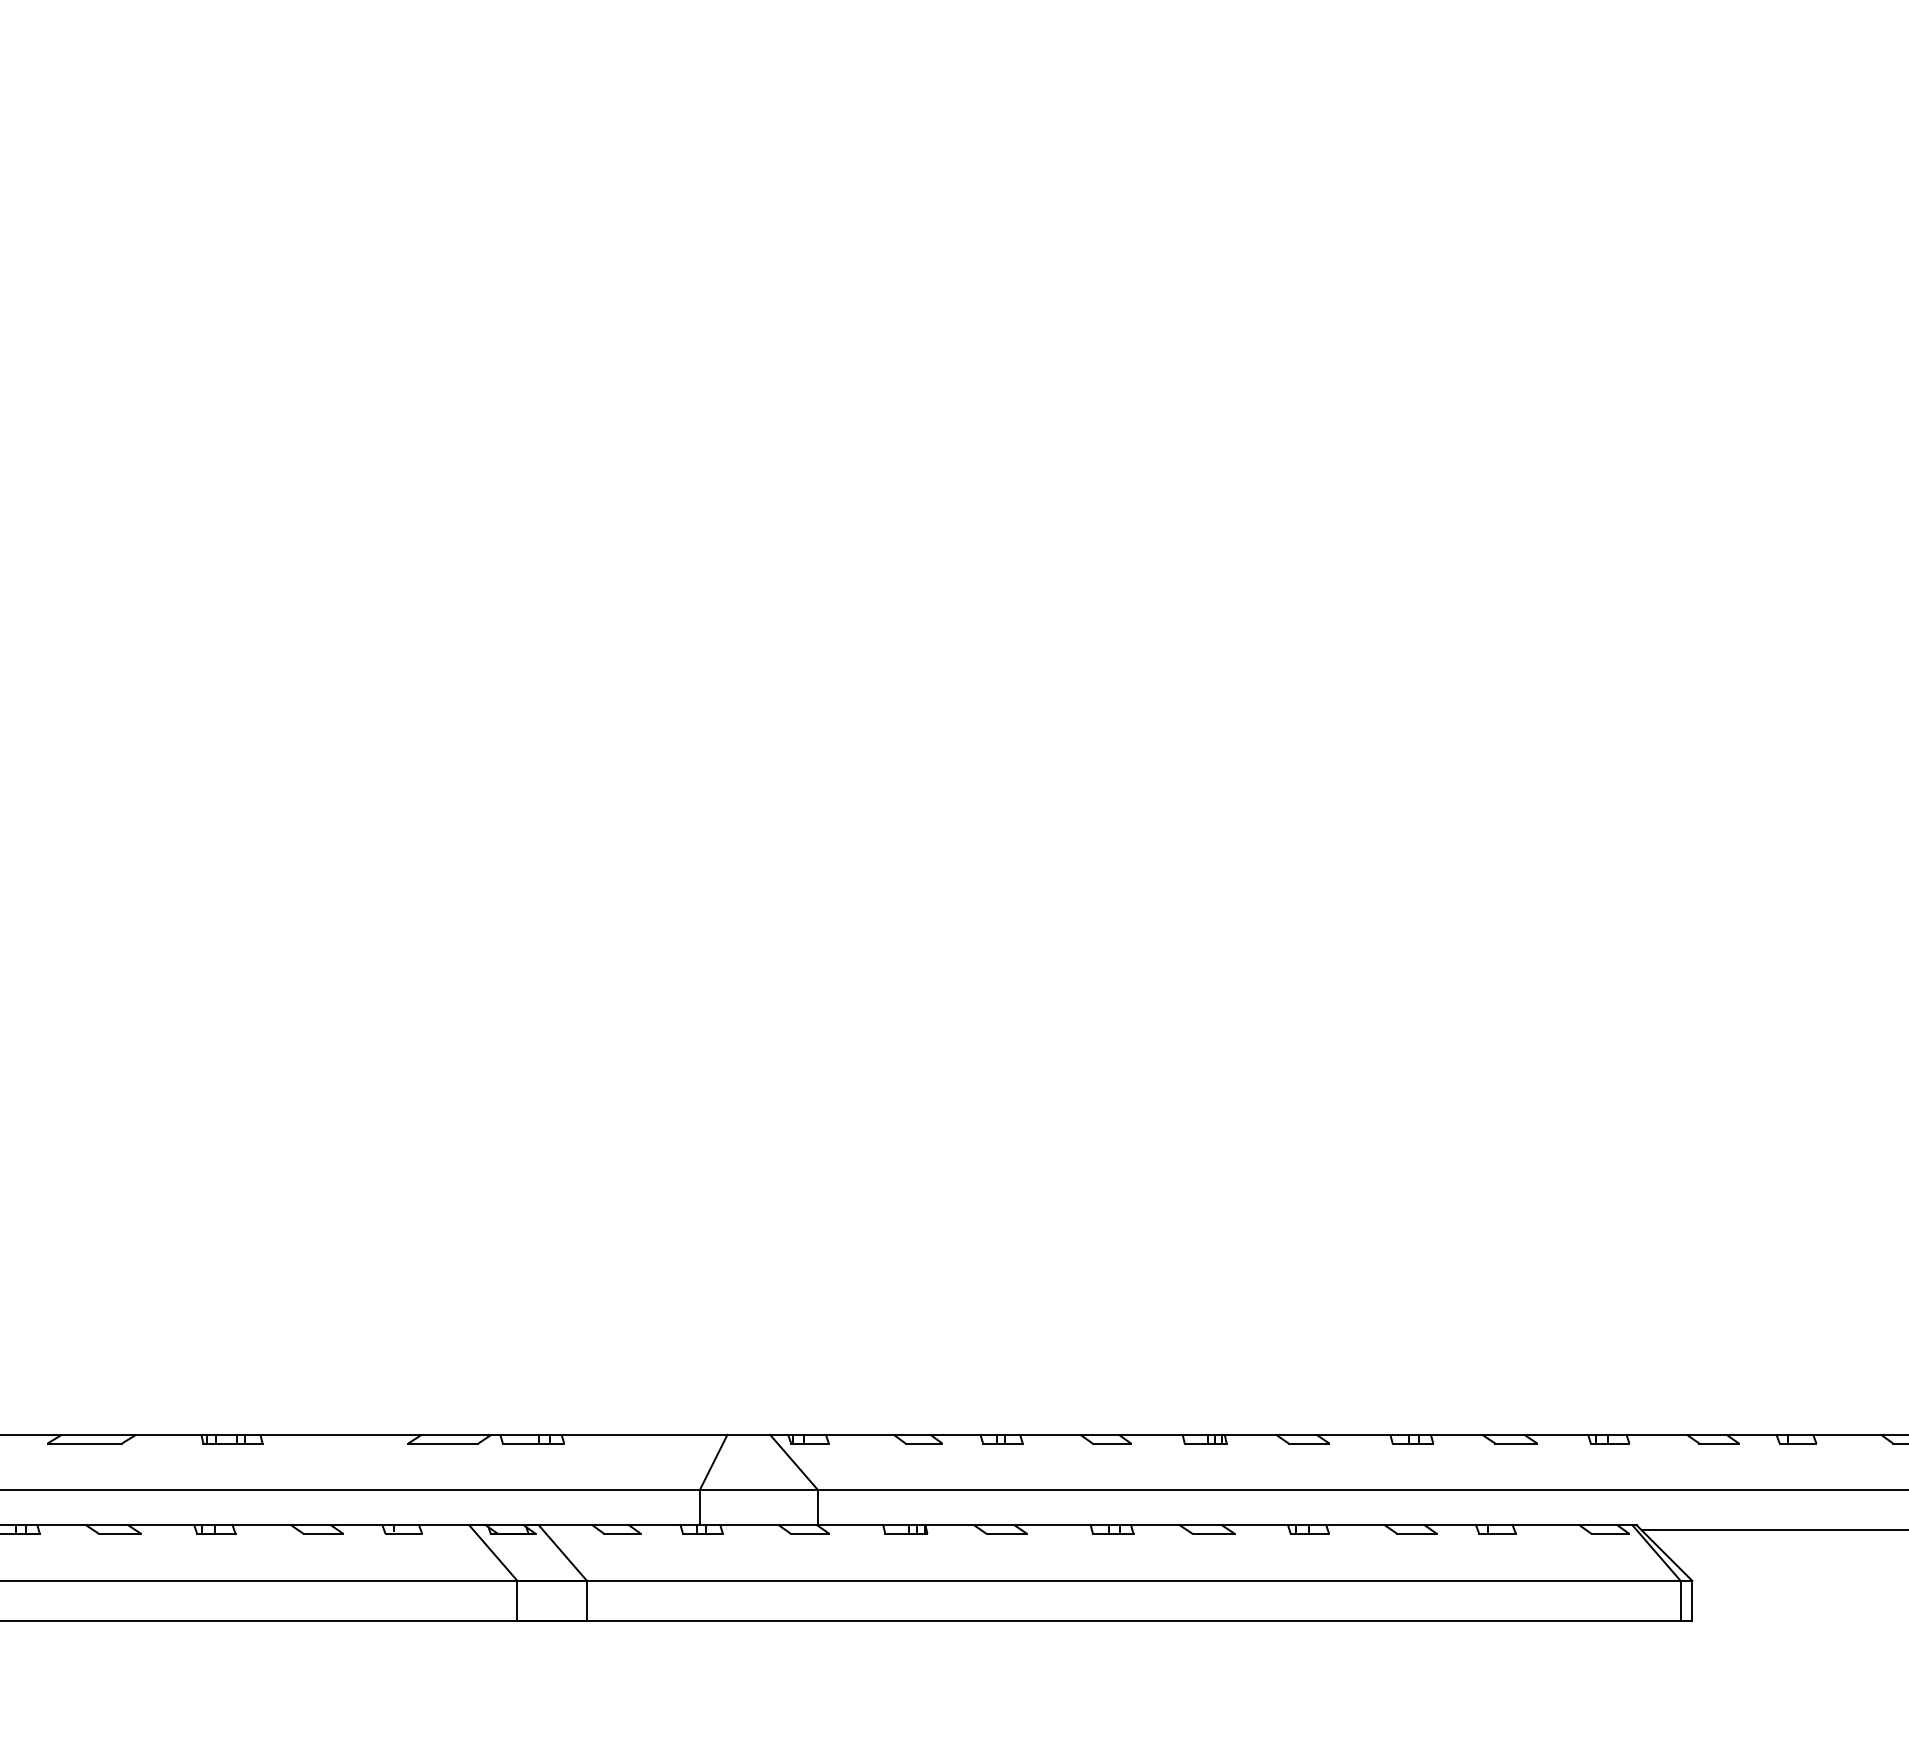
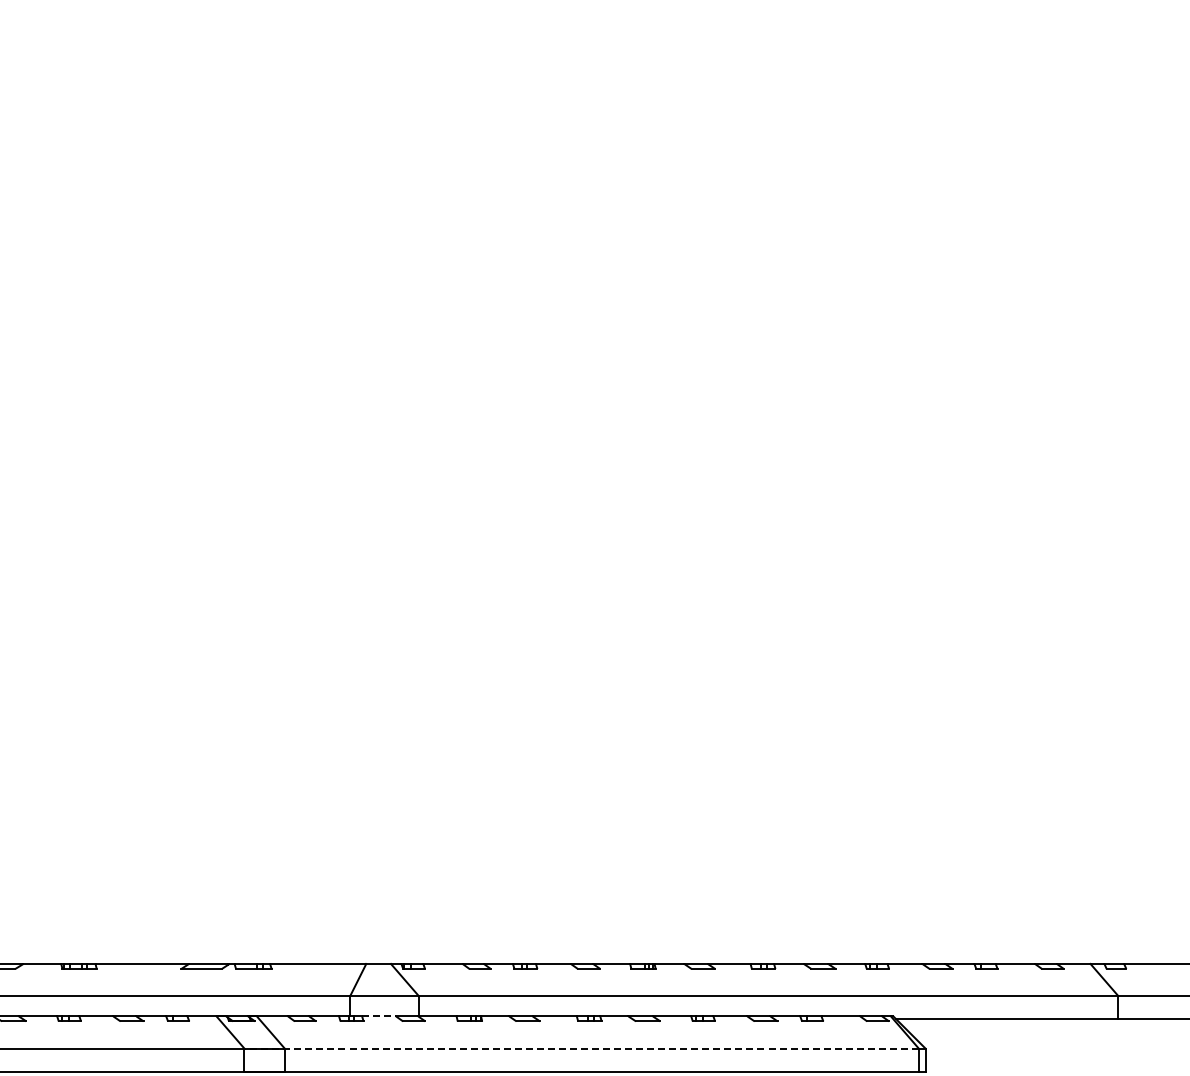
line: (750, 1525) -> (379, 1016), solid -> dashed
line: (1098, 1580) -> (581, 1048), solid -> dashed

